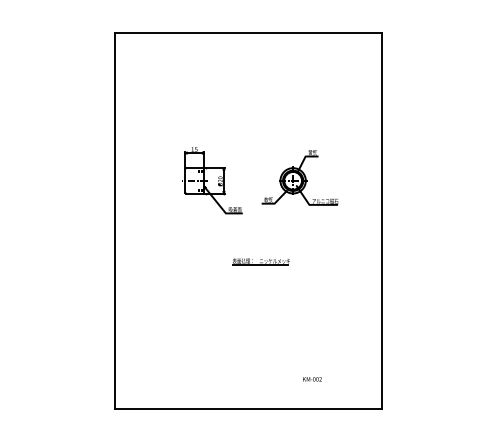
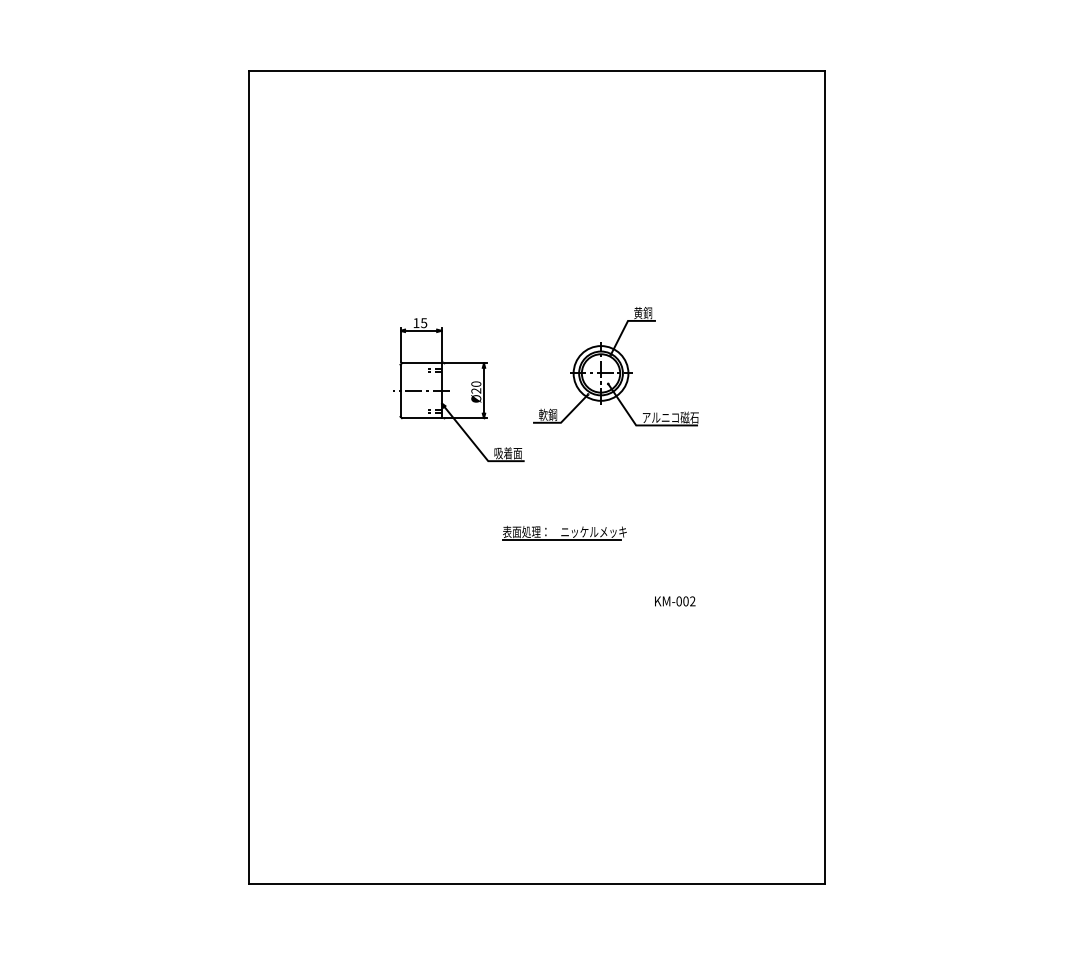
part: (299, 177) -> (614, 366), moved
part: (260, 261) -> (562, 532), moved
text: (312, 379) -> (675, 601), moved

